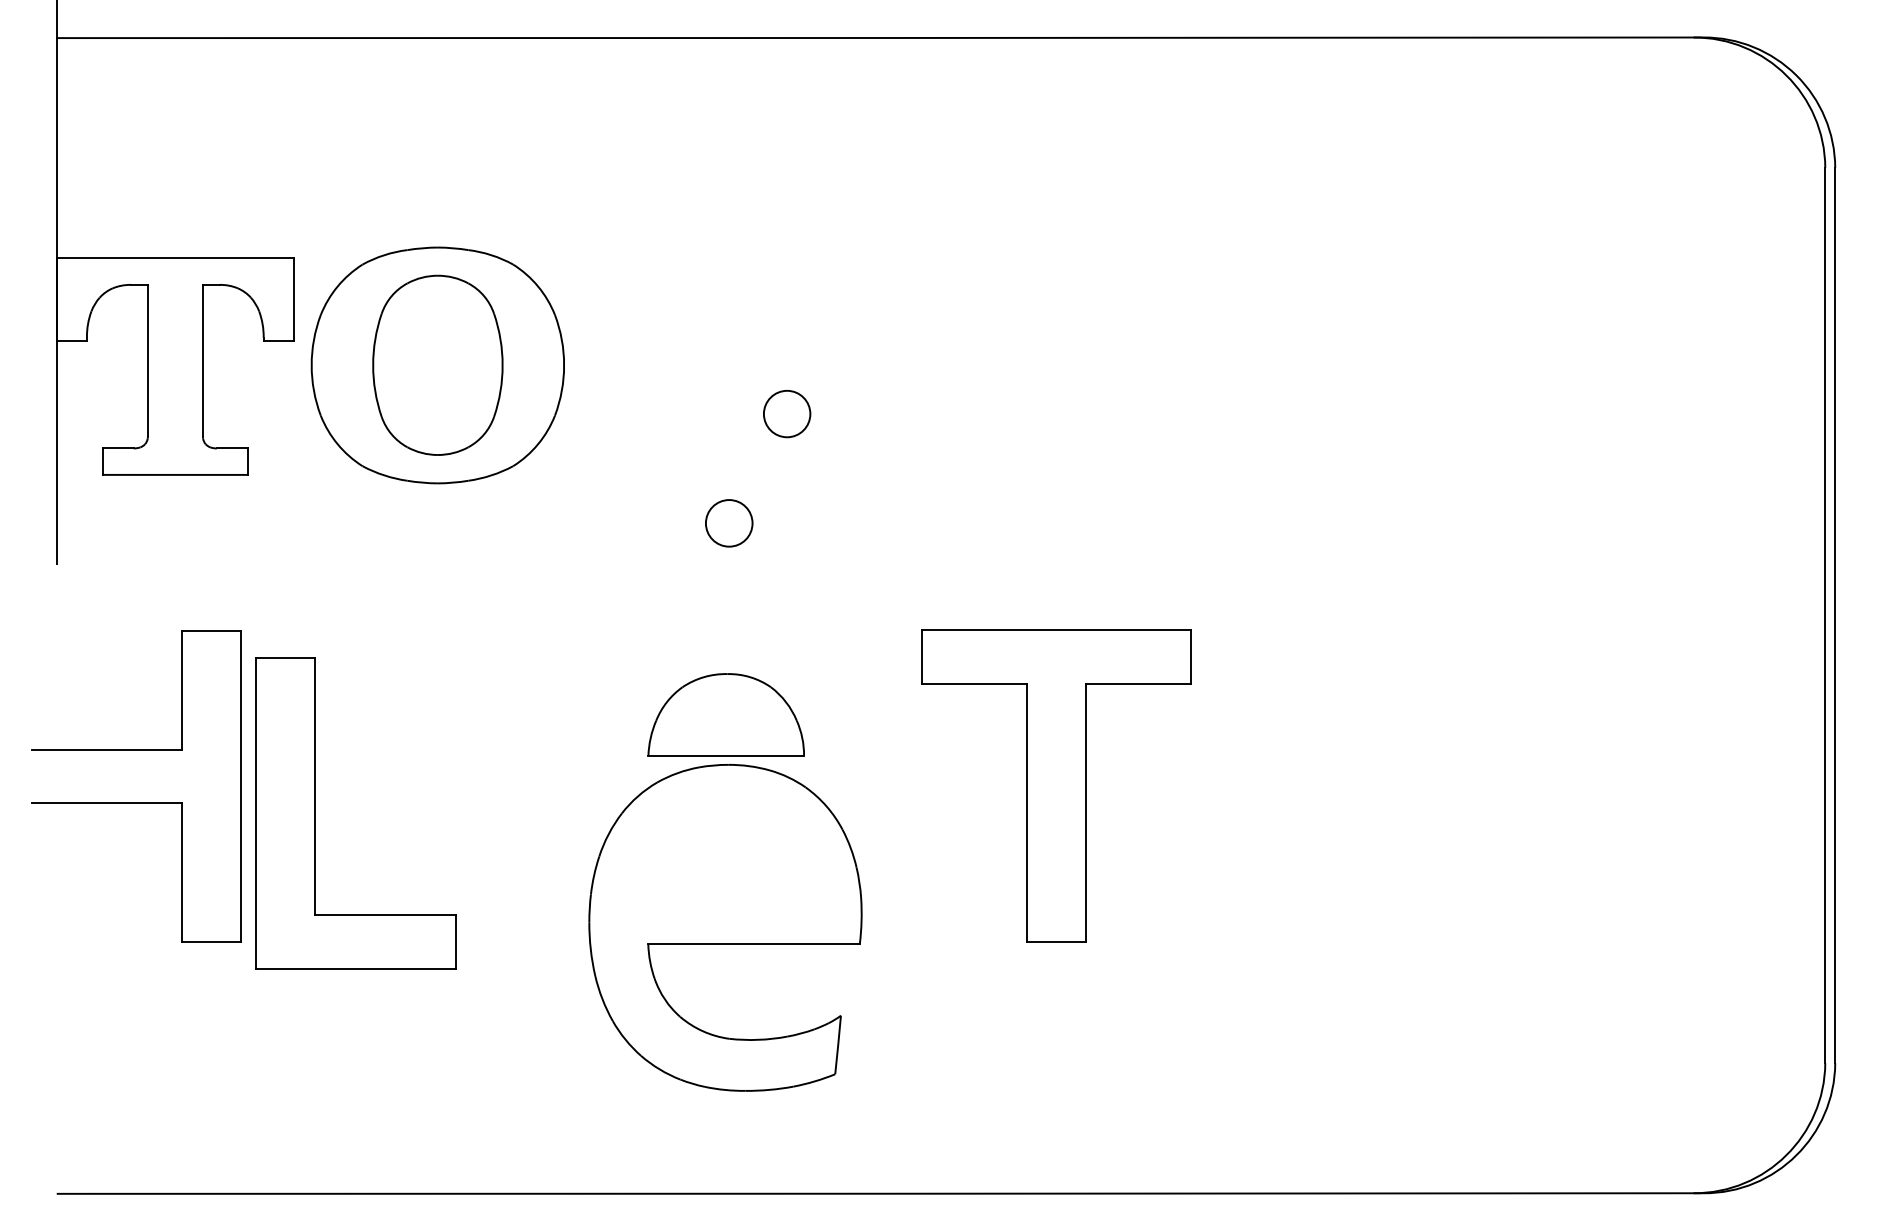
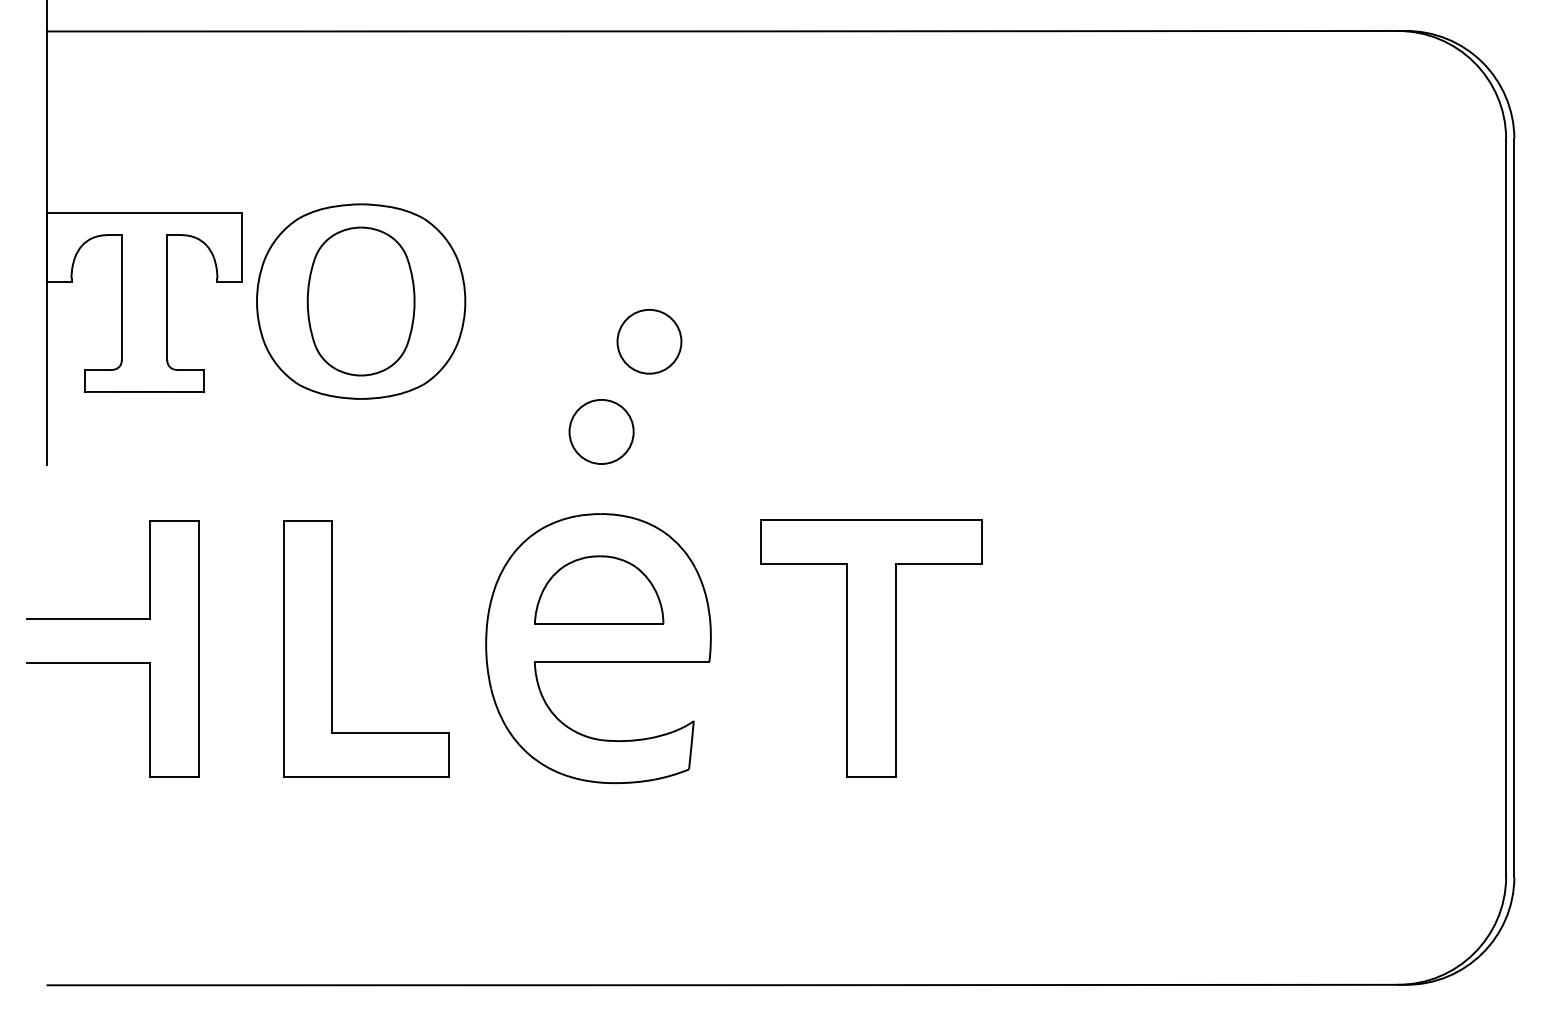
circle: (786, 413) -> (648, 341), size x1.67
circle: (729, 523) -> (601, 432), size x1.67
part: (315, 813) -> (332, 649), moved
part: (725, 927) -> (598, 648), moved

